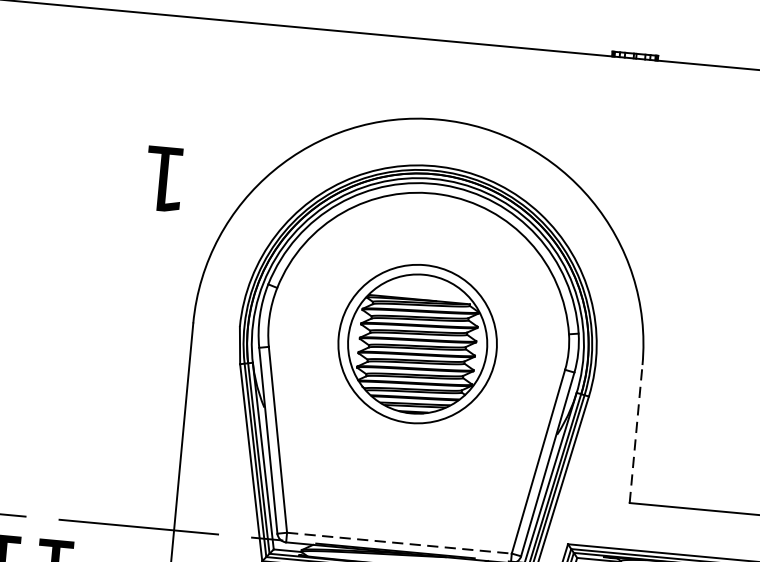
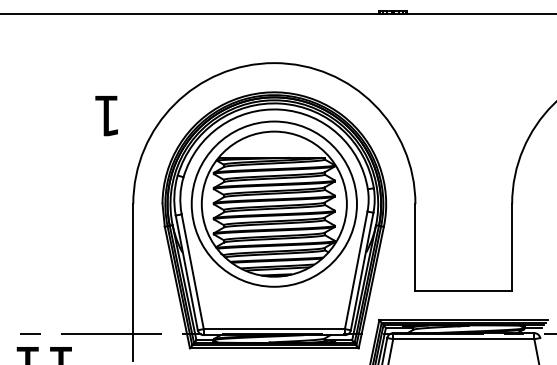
part: (416, 343) -> (273, 203), size x1.67
line: (636, 434) -> (415, 247), dashed -> solid
line: (399, 543) -> (274, 329), dashed -> solid

